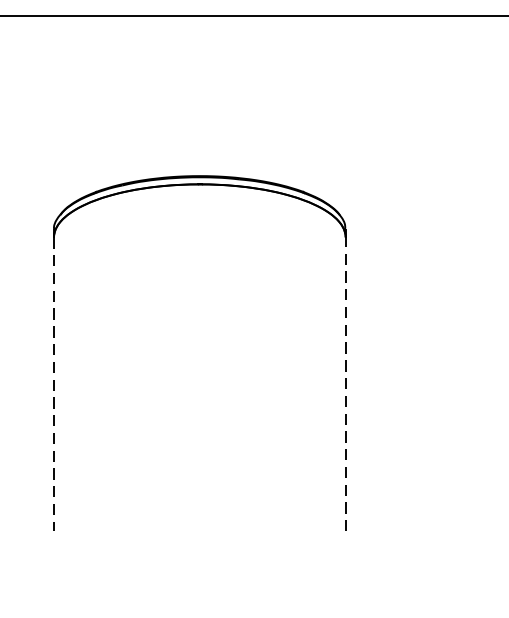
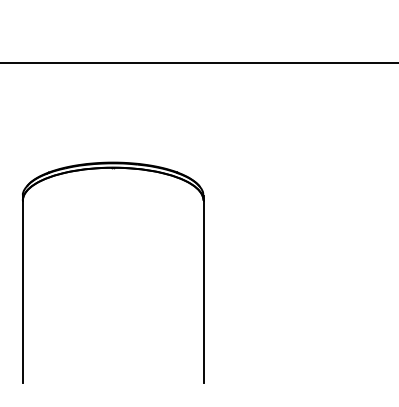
line: (345, 384) -> (203, 291), dashed -> solid
line: (53, 385) -> (22, 292), dashed -> solid

